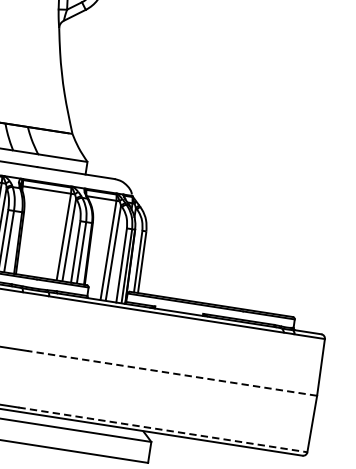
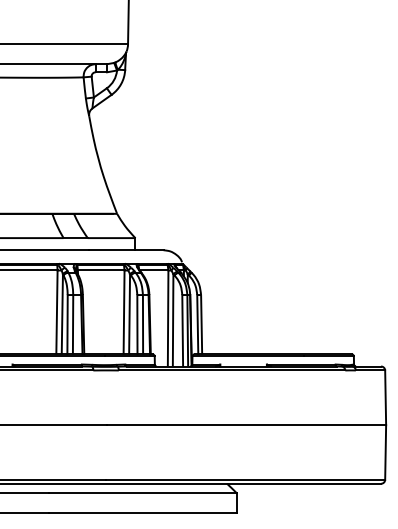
line: (172, 373) -> (246, 425), dashed -> solid
line: (162, 429) -> (245, 479), dashed -> solid

